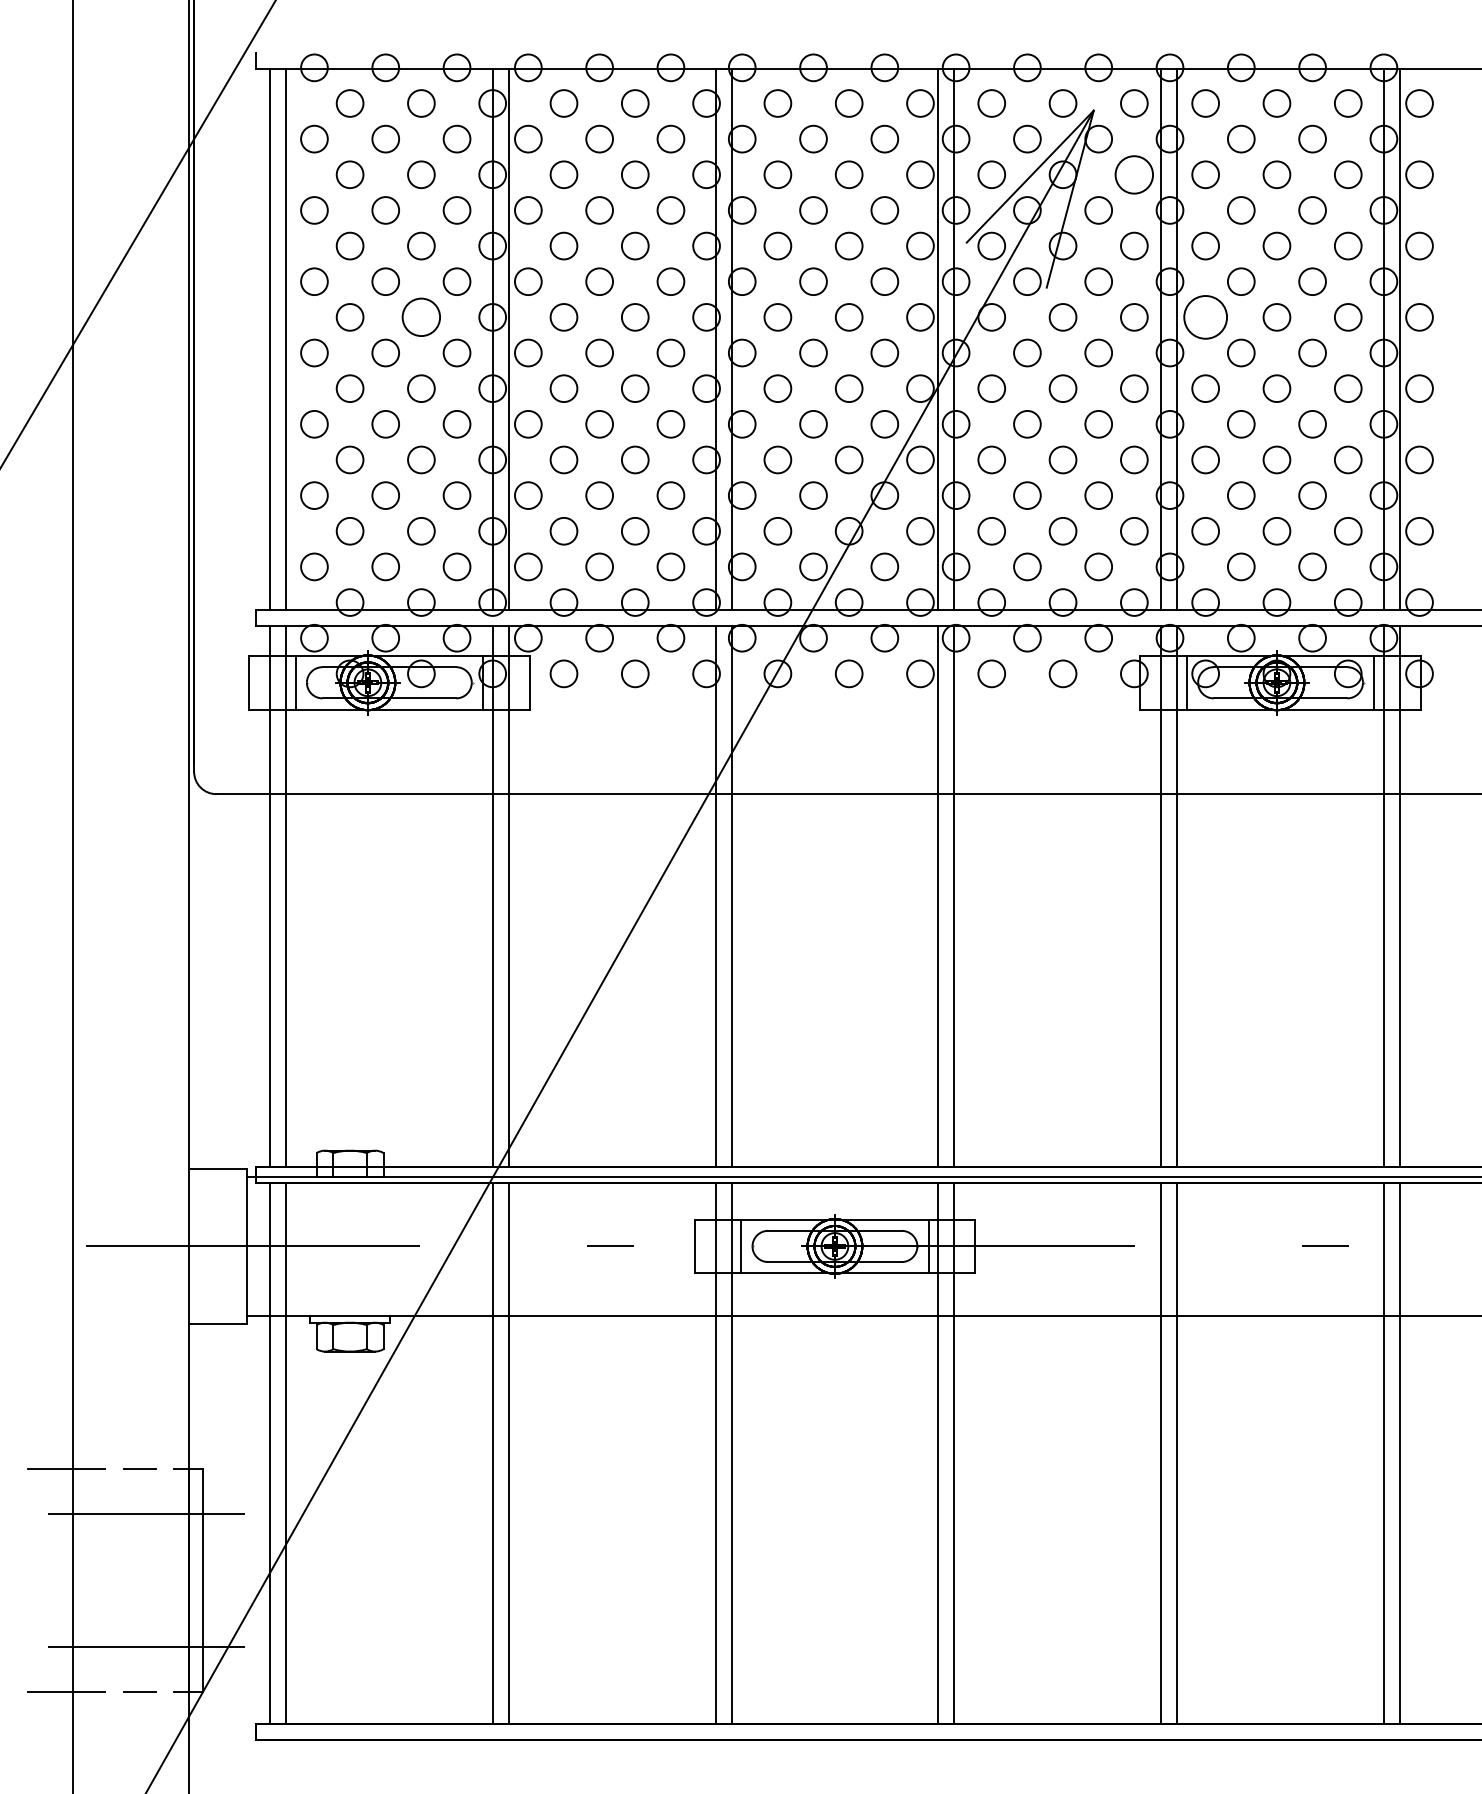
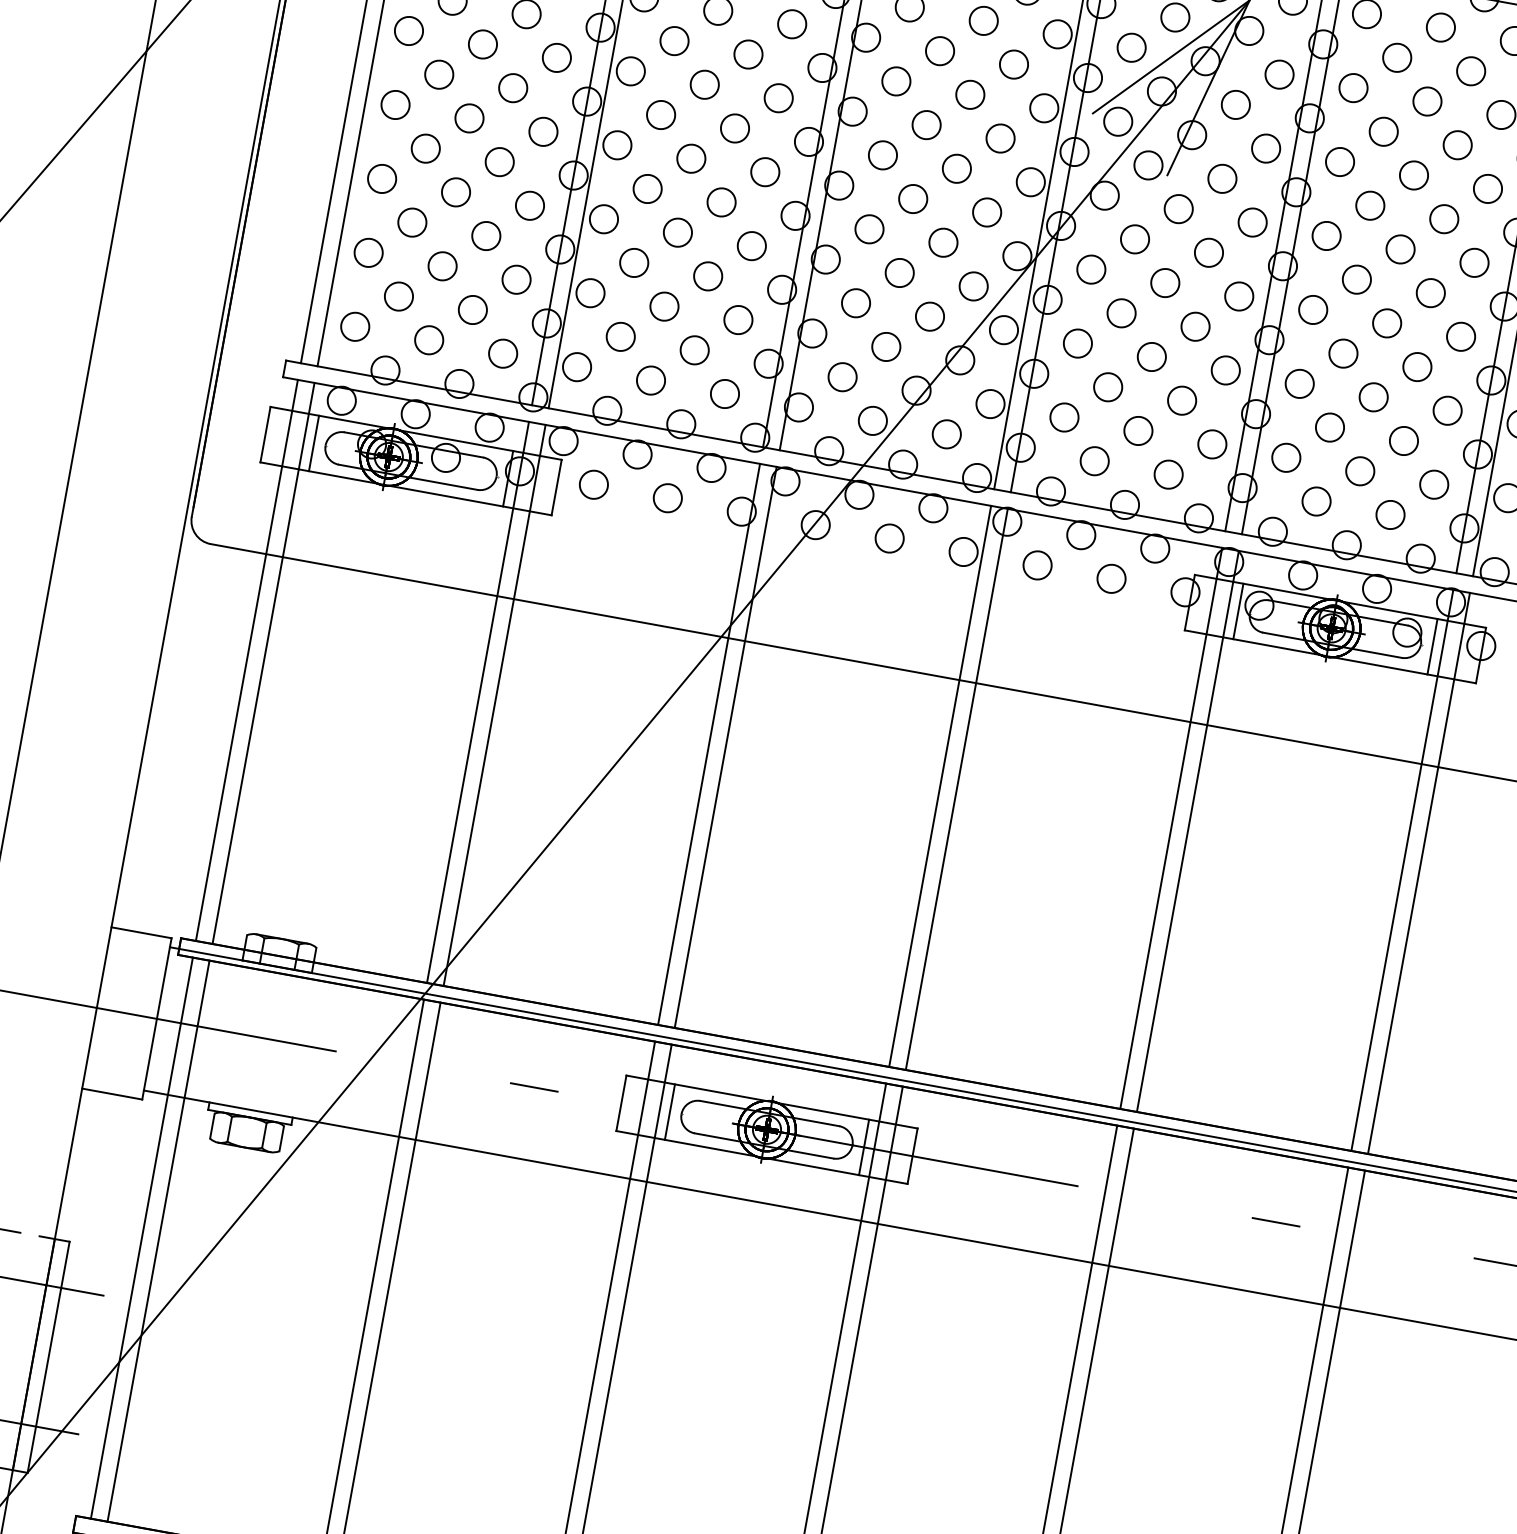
circle: (1134, 174) -> (1279, 74), size x0.71
circle: (421, 317) -> (513, 88), size x0.71
circle: (1205, 317) -> (1326, 236), size x0.62

